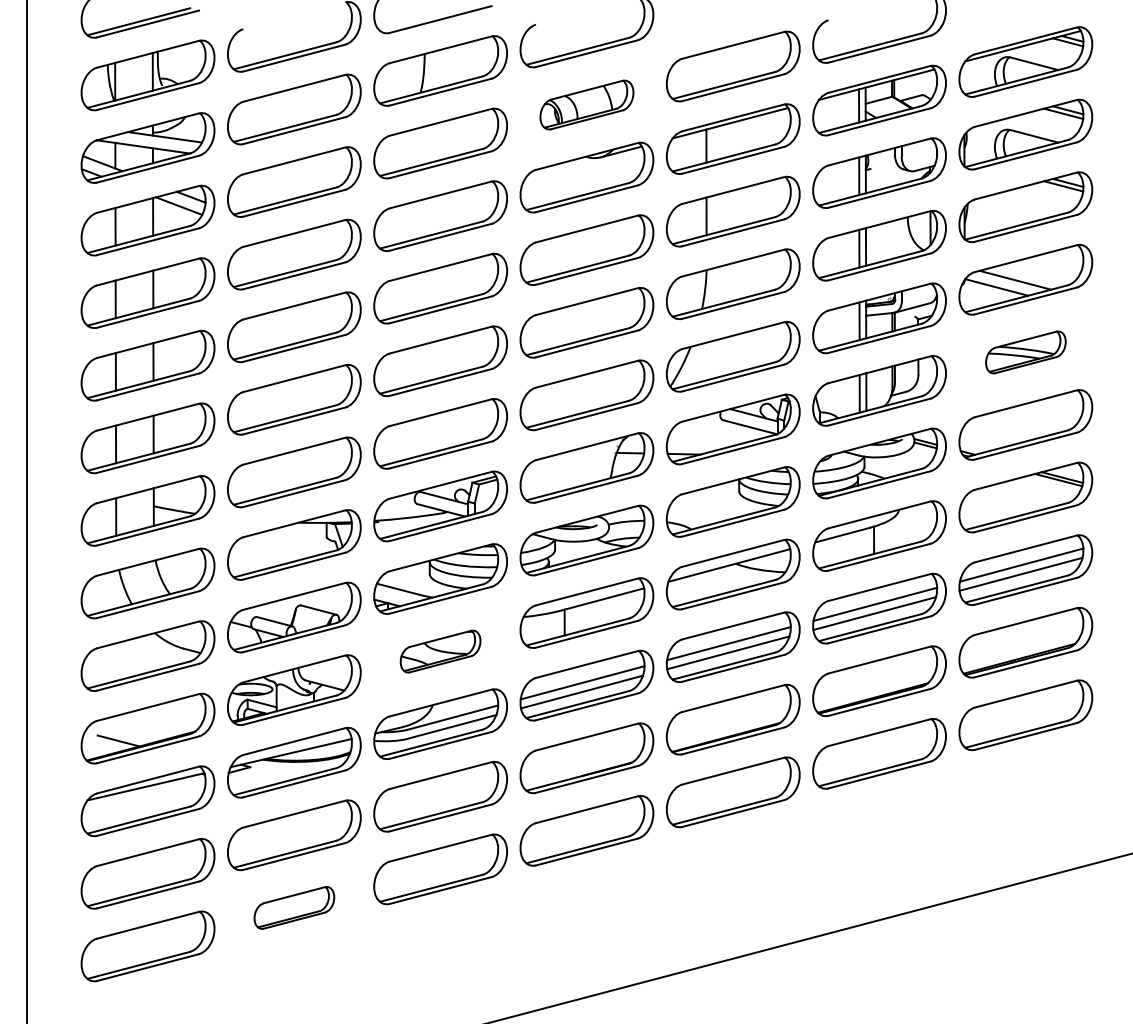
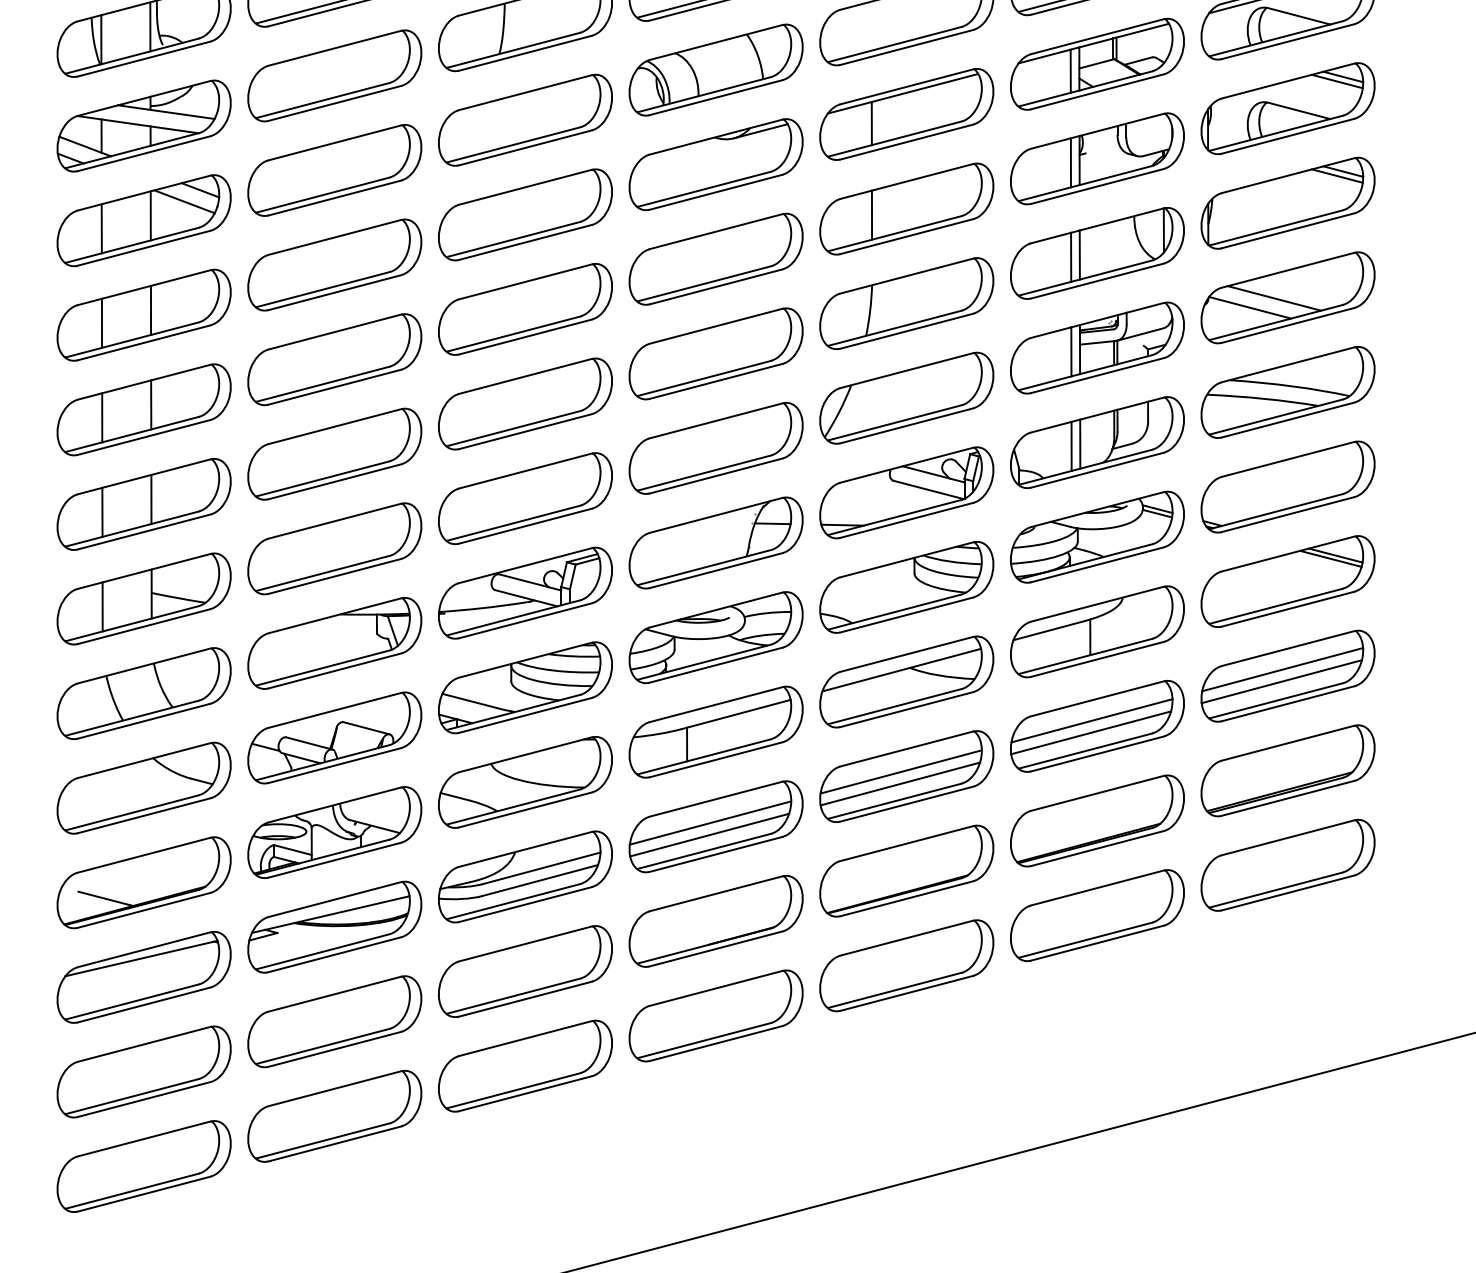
part: (586, 104) -> (715, 69), size x1.43
part: (1025, 352) -> (1287, 392), size x1.67
part: (440, 651) -> (525, 782), size x1.67
part: (294, 907) -> (334, 1115), size x1.67

